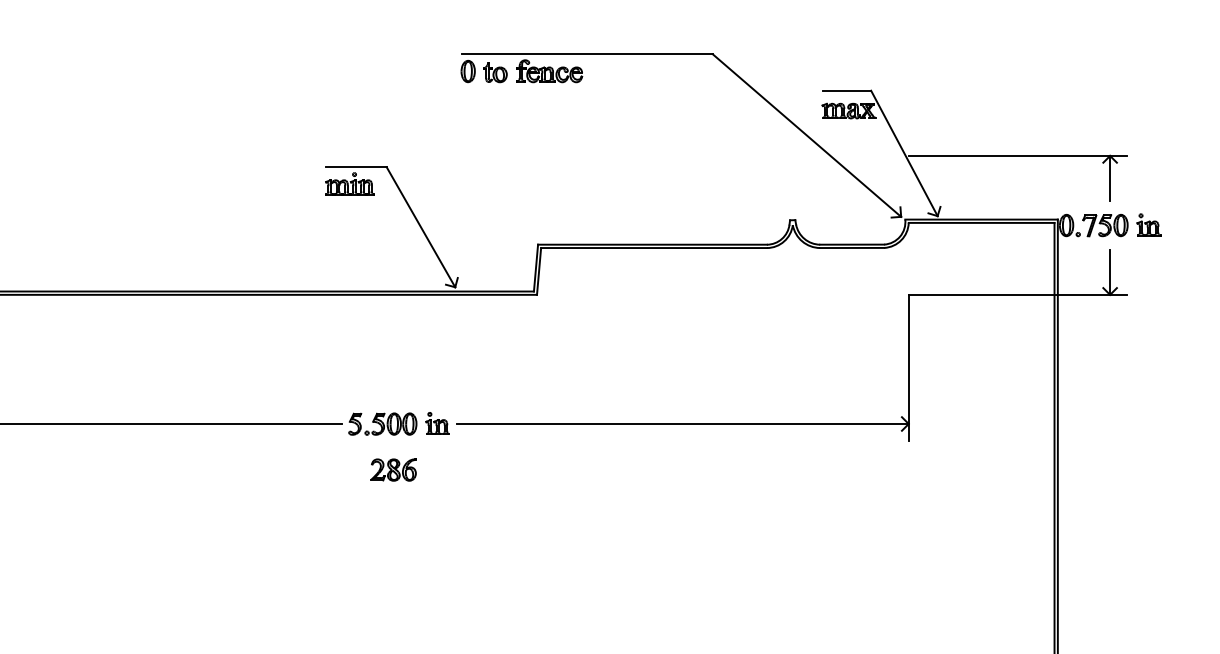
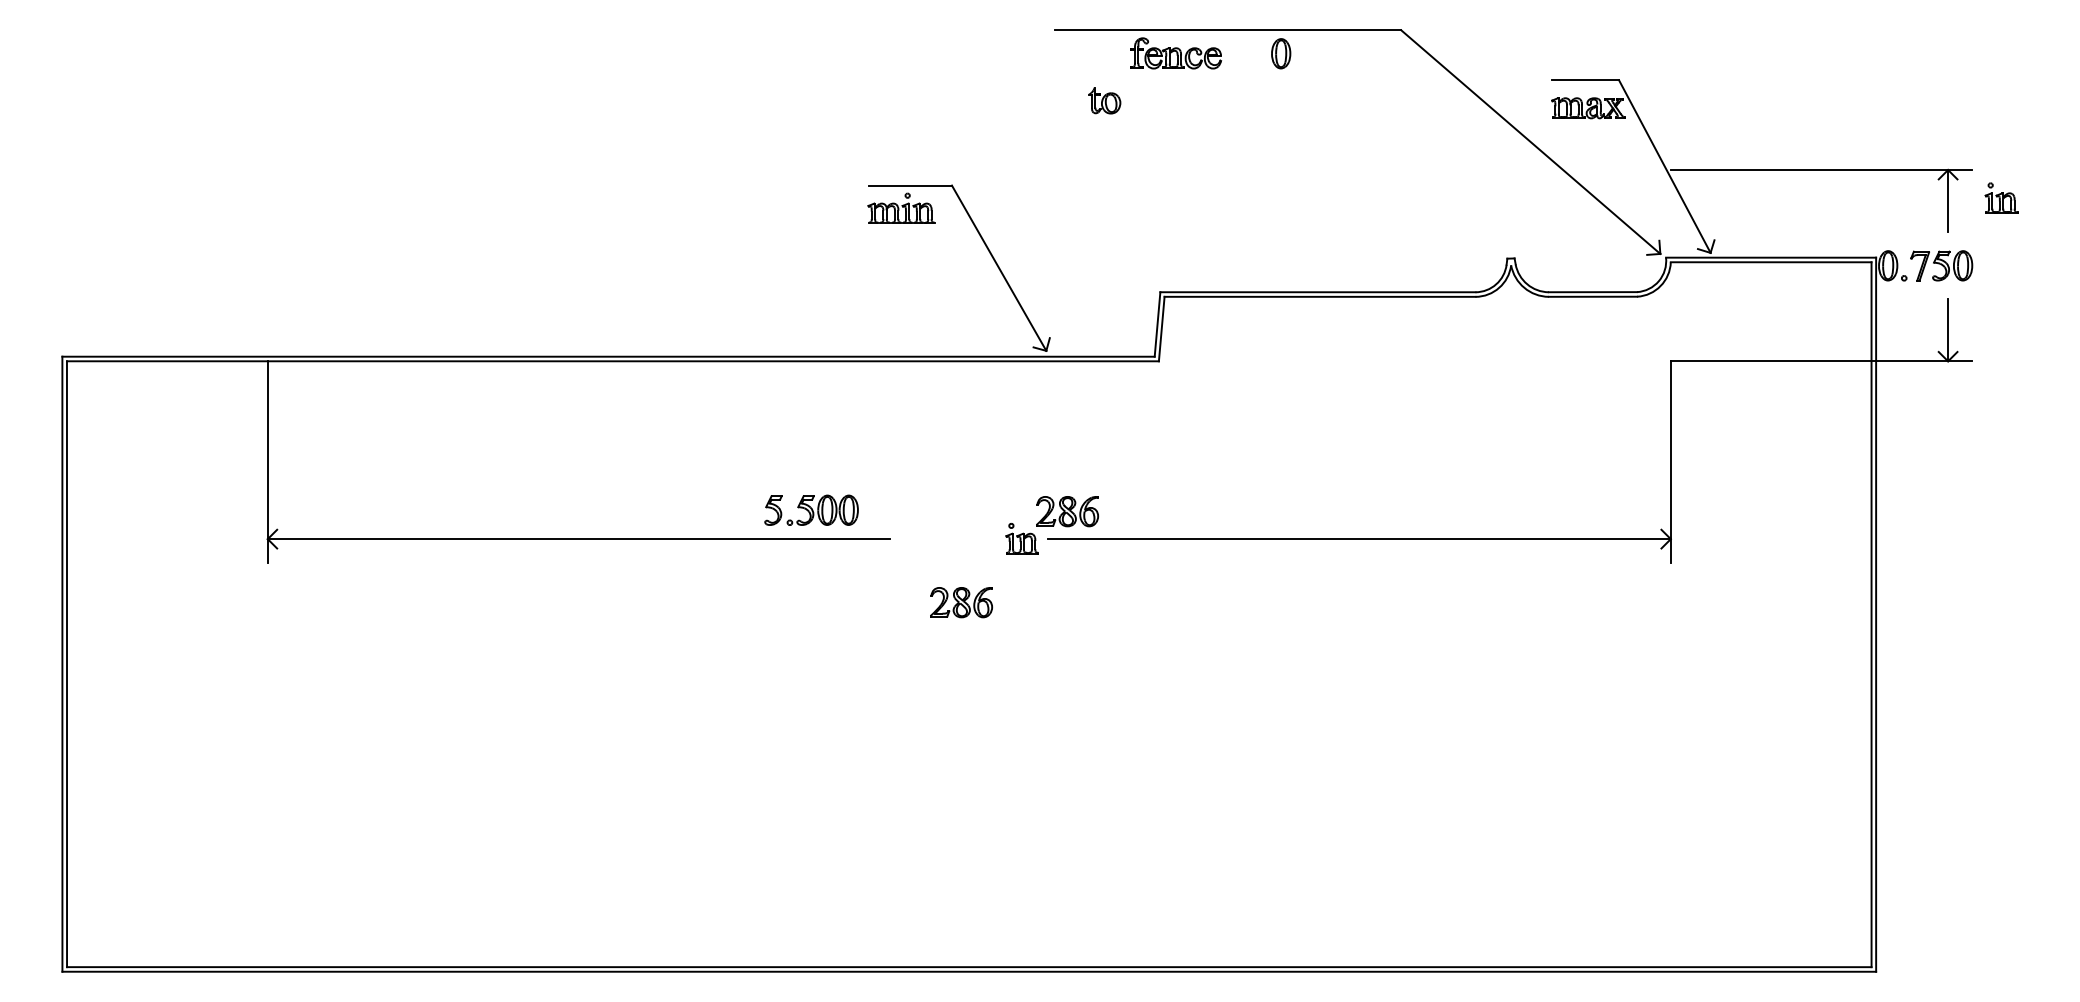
part: (468, 71) -> (1281, 53), moved
part: (495, 72) -> (1104, 100), moved
part: (1148, 224) -> (2001, 197), moved
part: (470, 403) -> (1067, 511), added
part: (382, 423) -> (811, 509), moved

